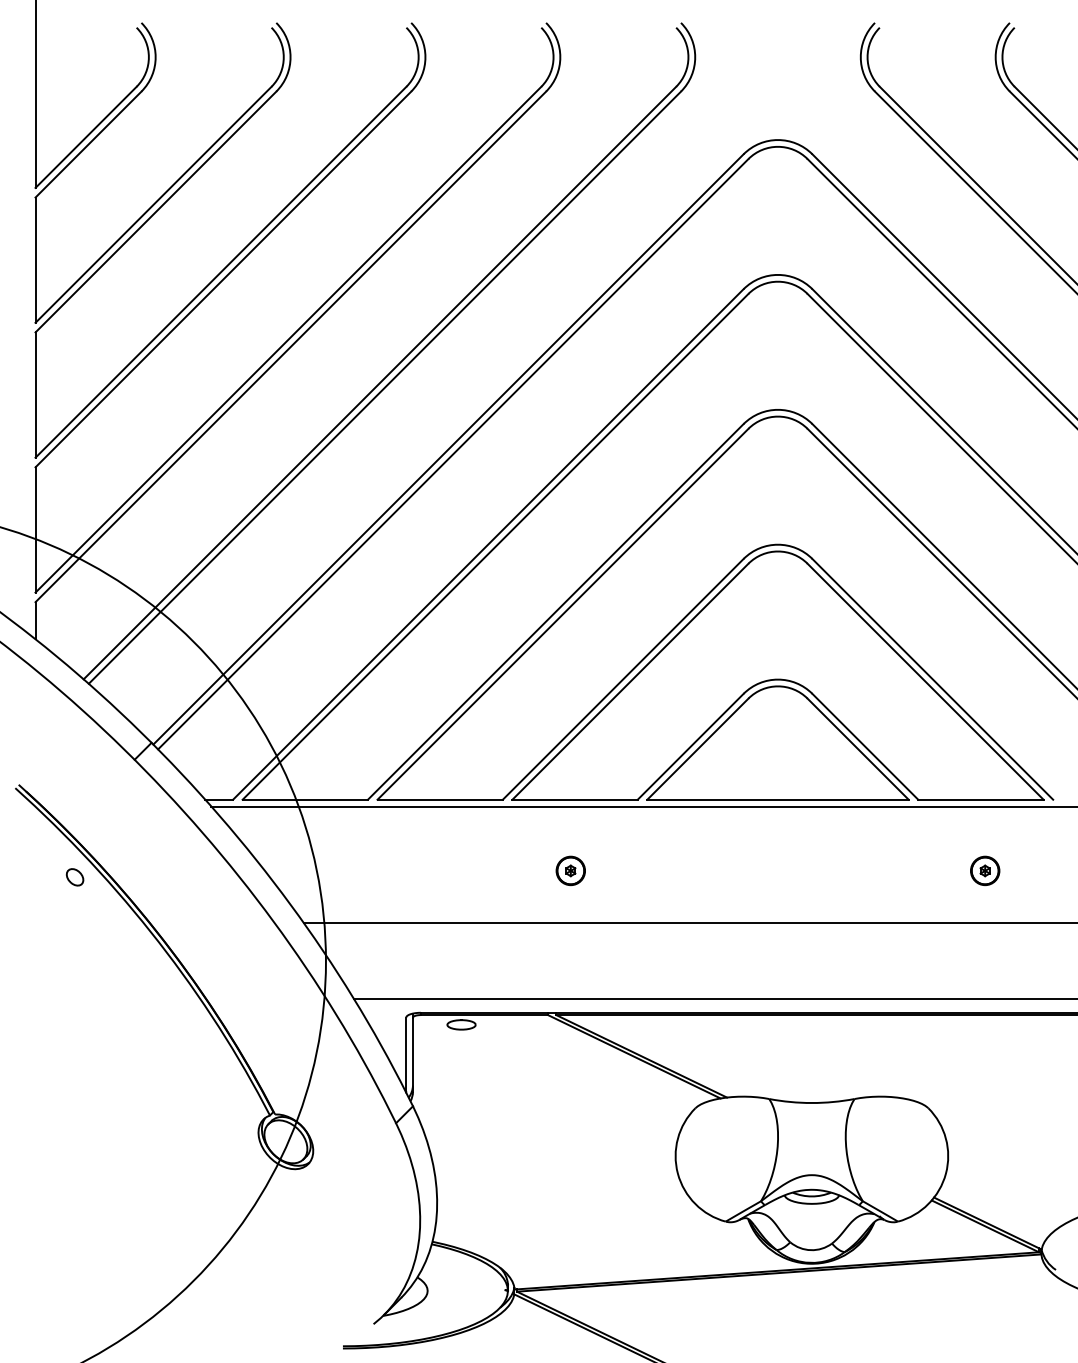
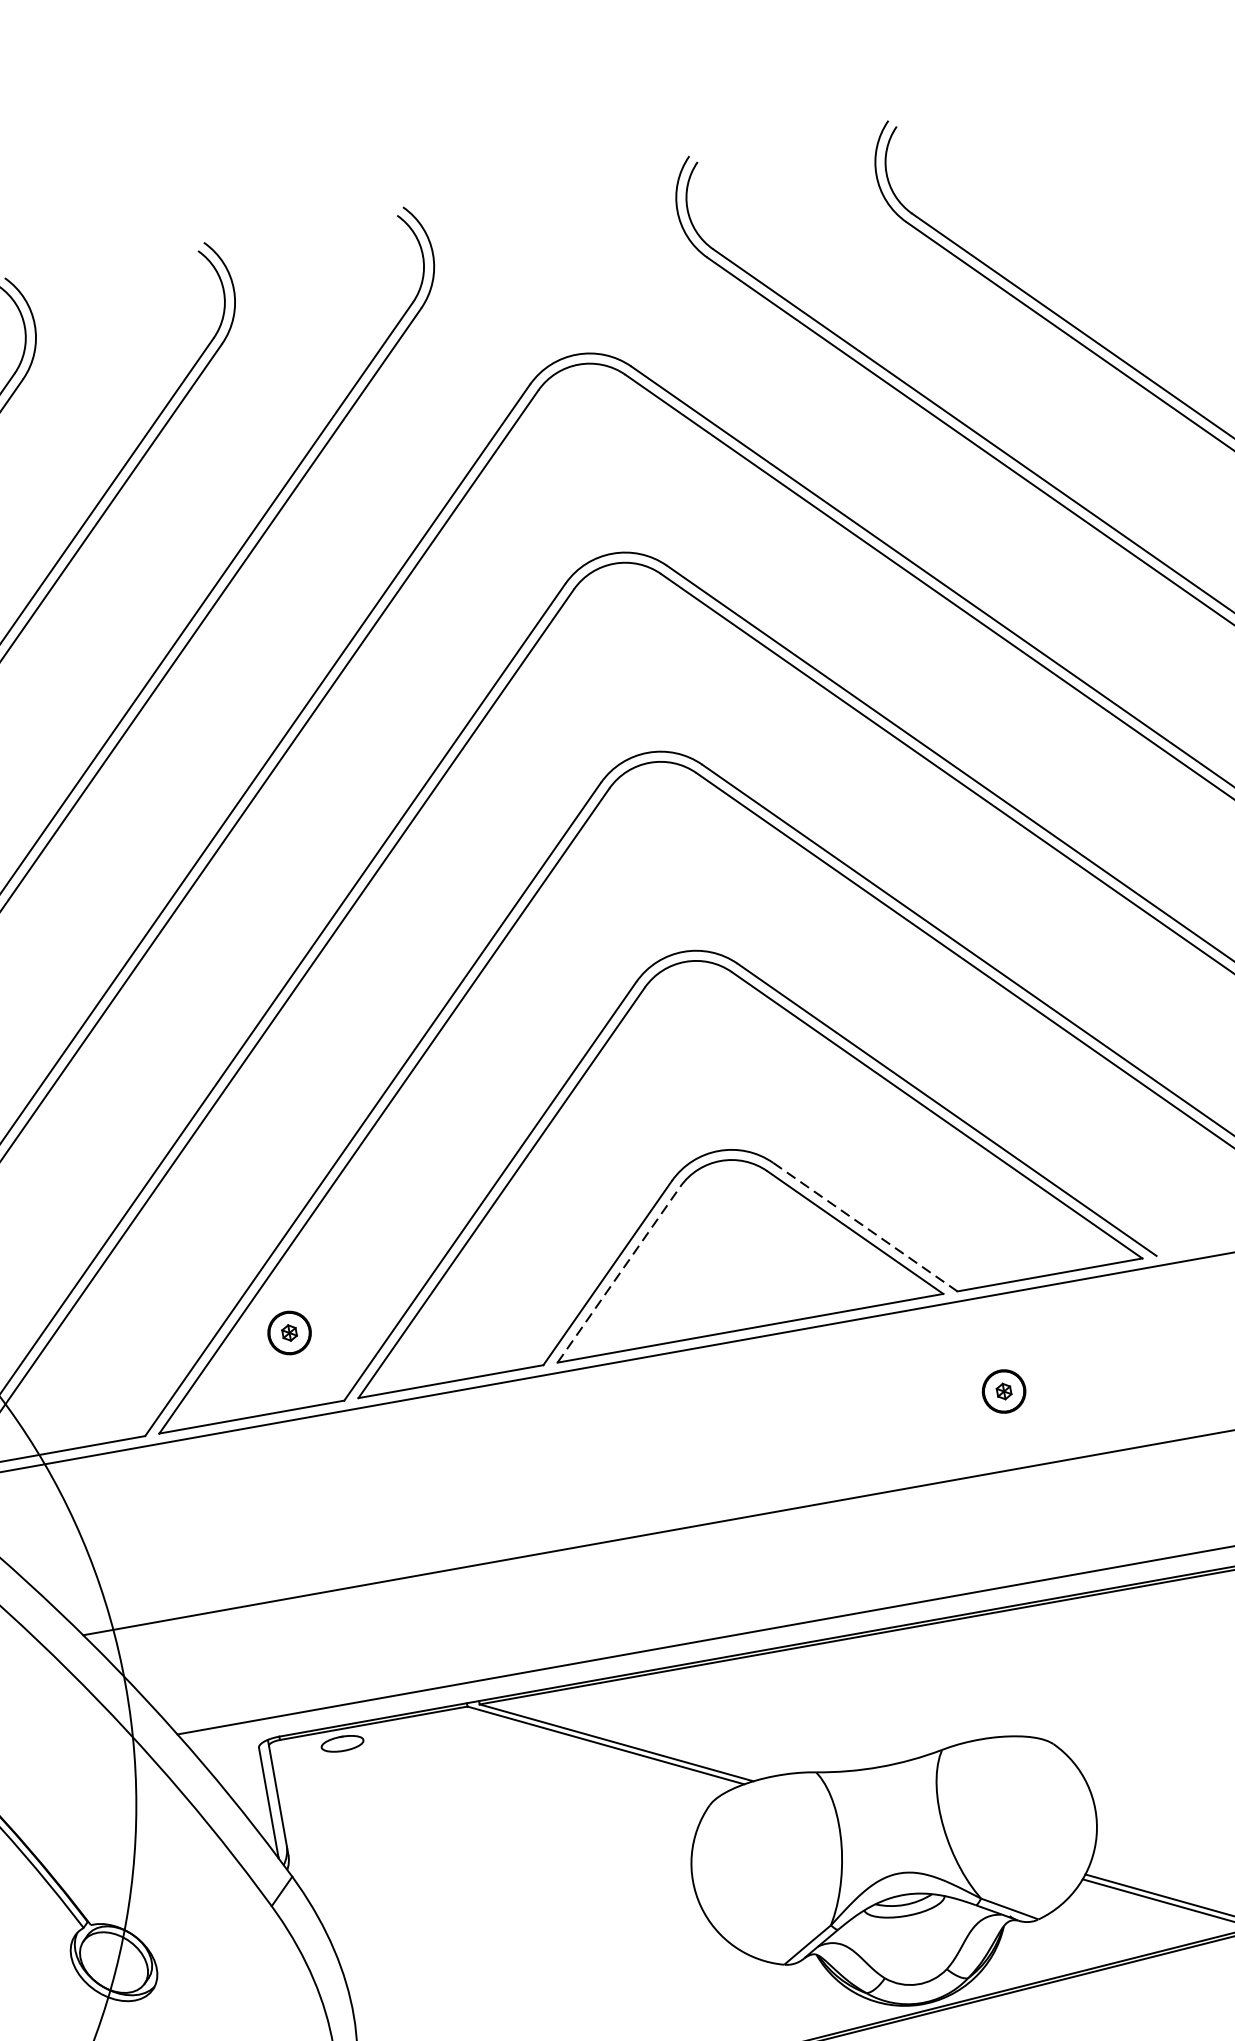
line: (865, 746) -> (865, 1226), solid -> dashed
line: (698, 748) -> (619, 1273), solid -> dashed
part: (570, 870) -> (289, 1332), moved
part: (985, 870) -> (1004, 1390), moved

